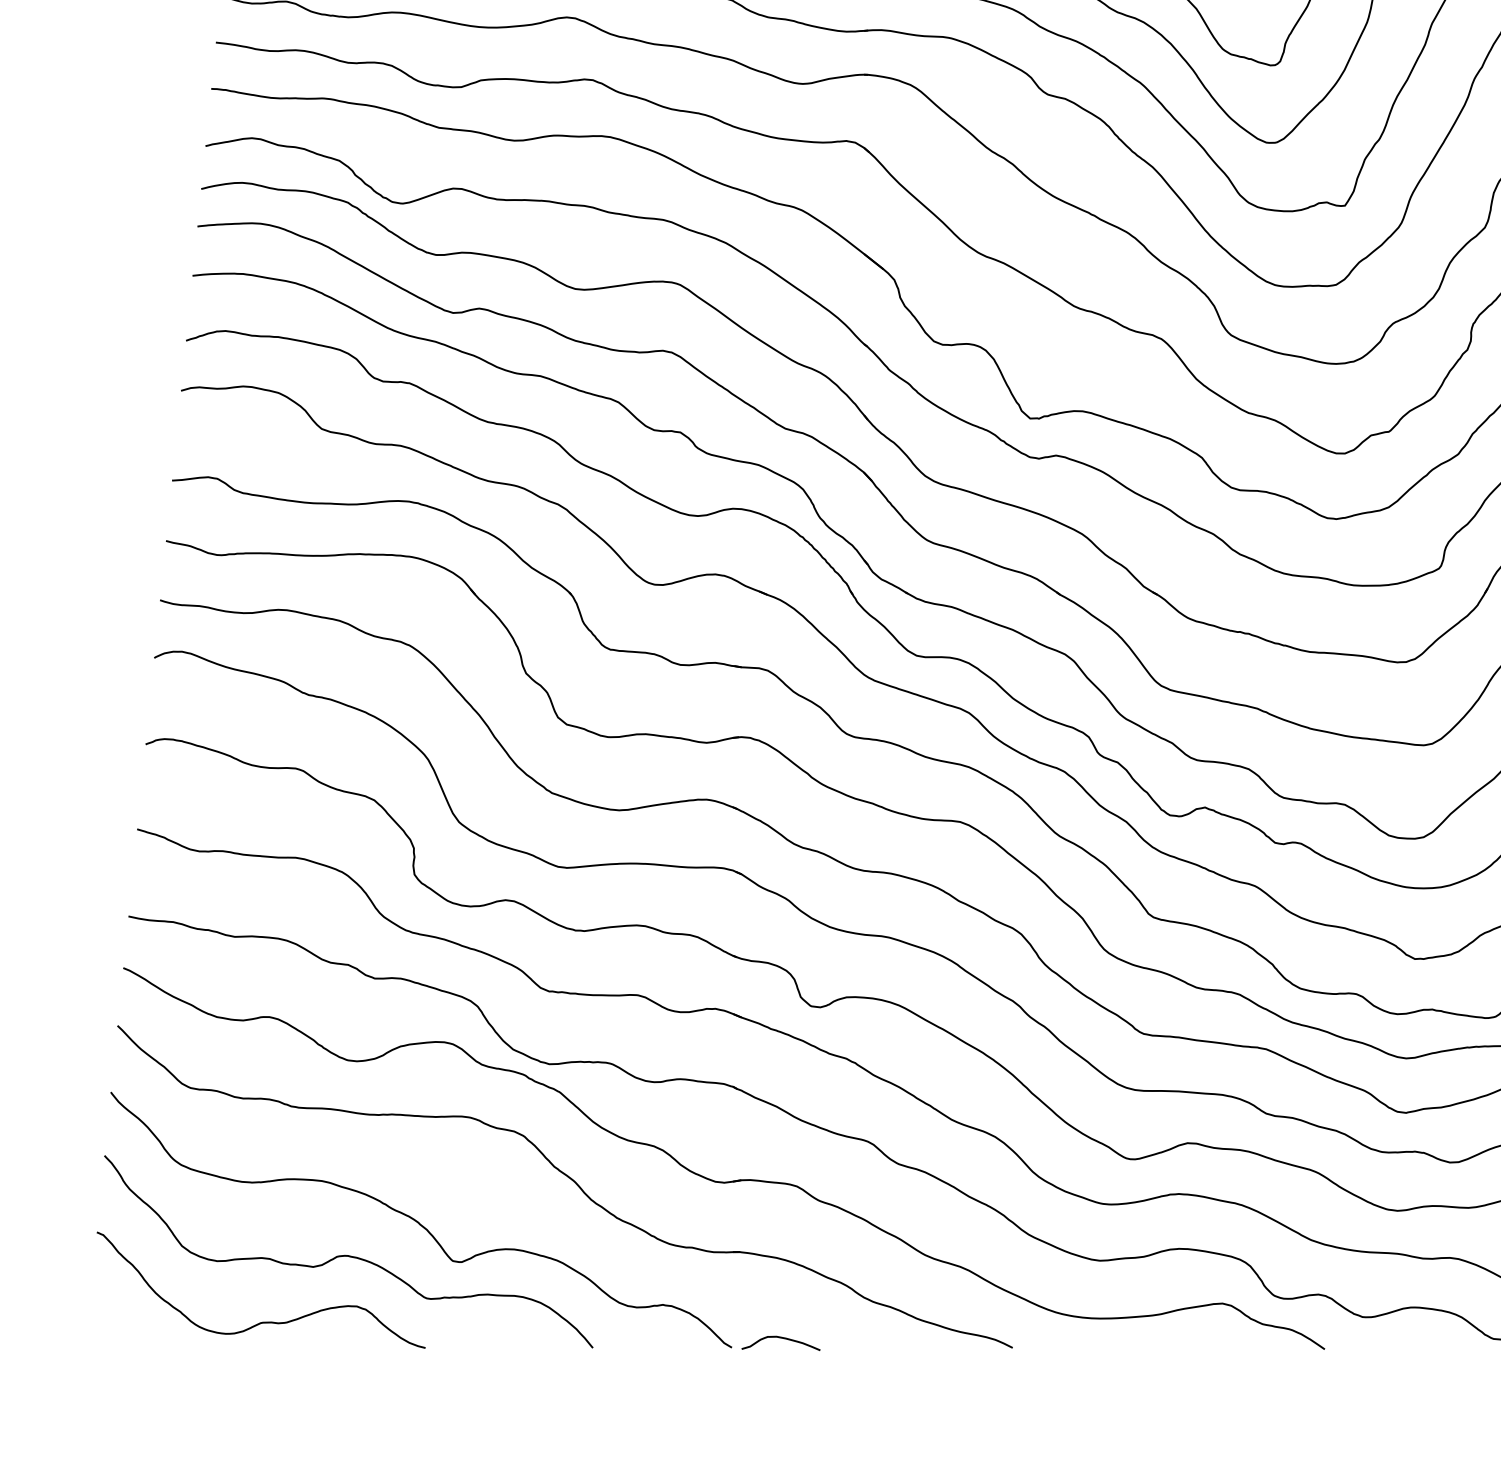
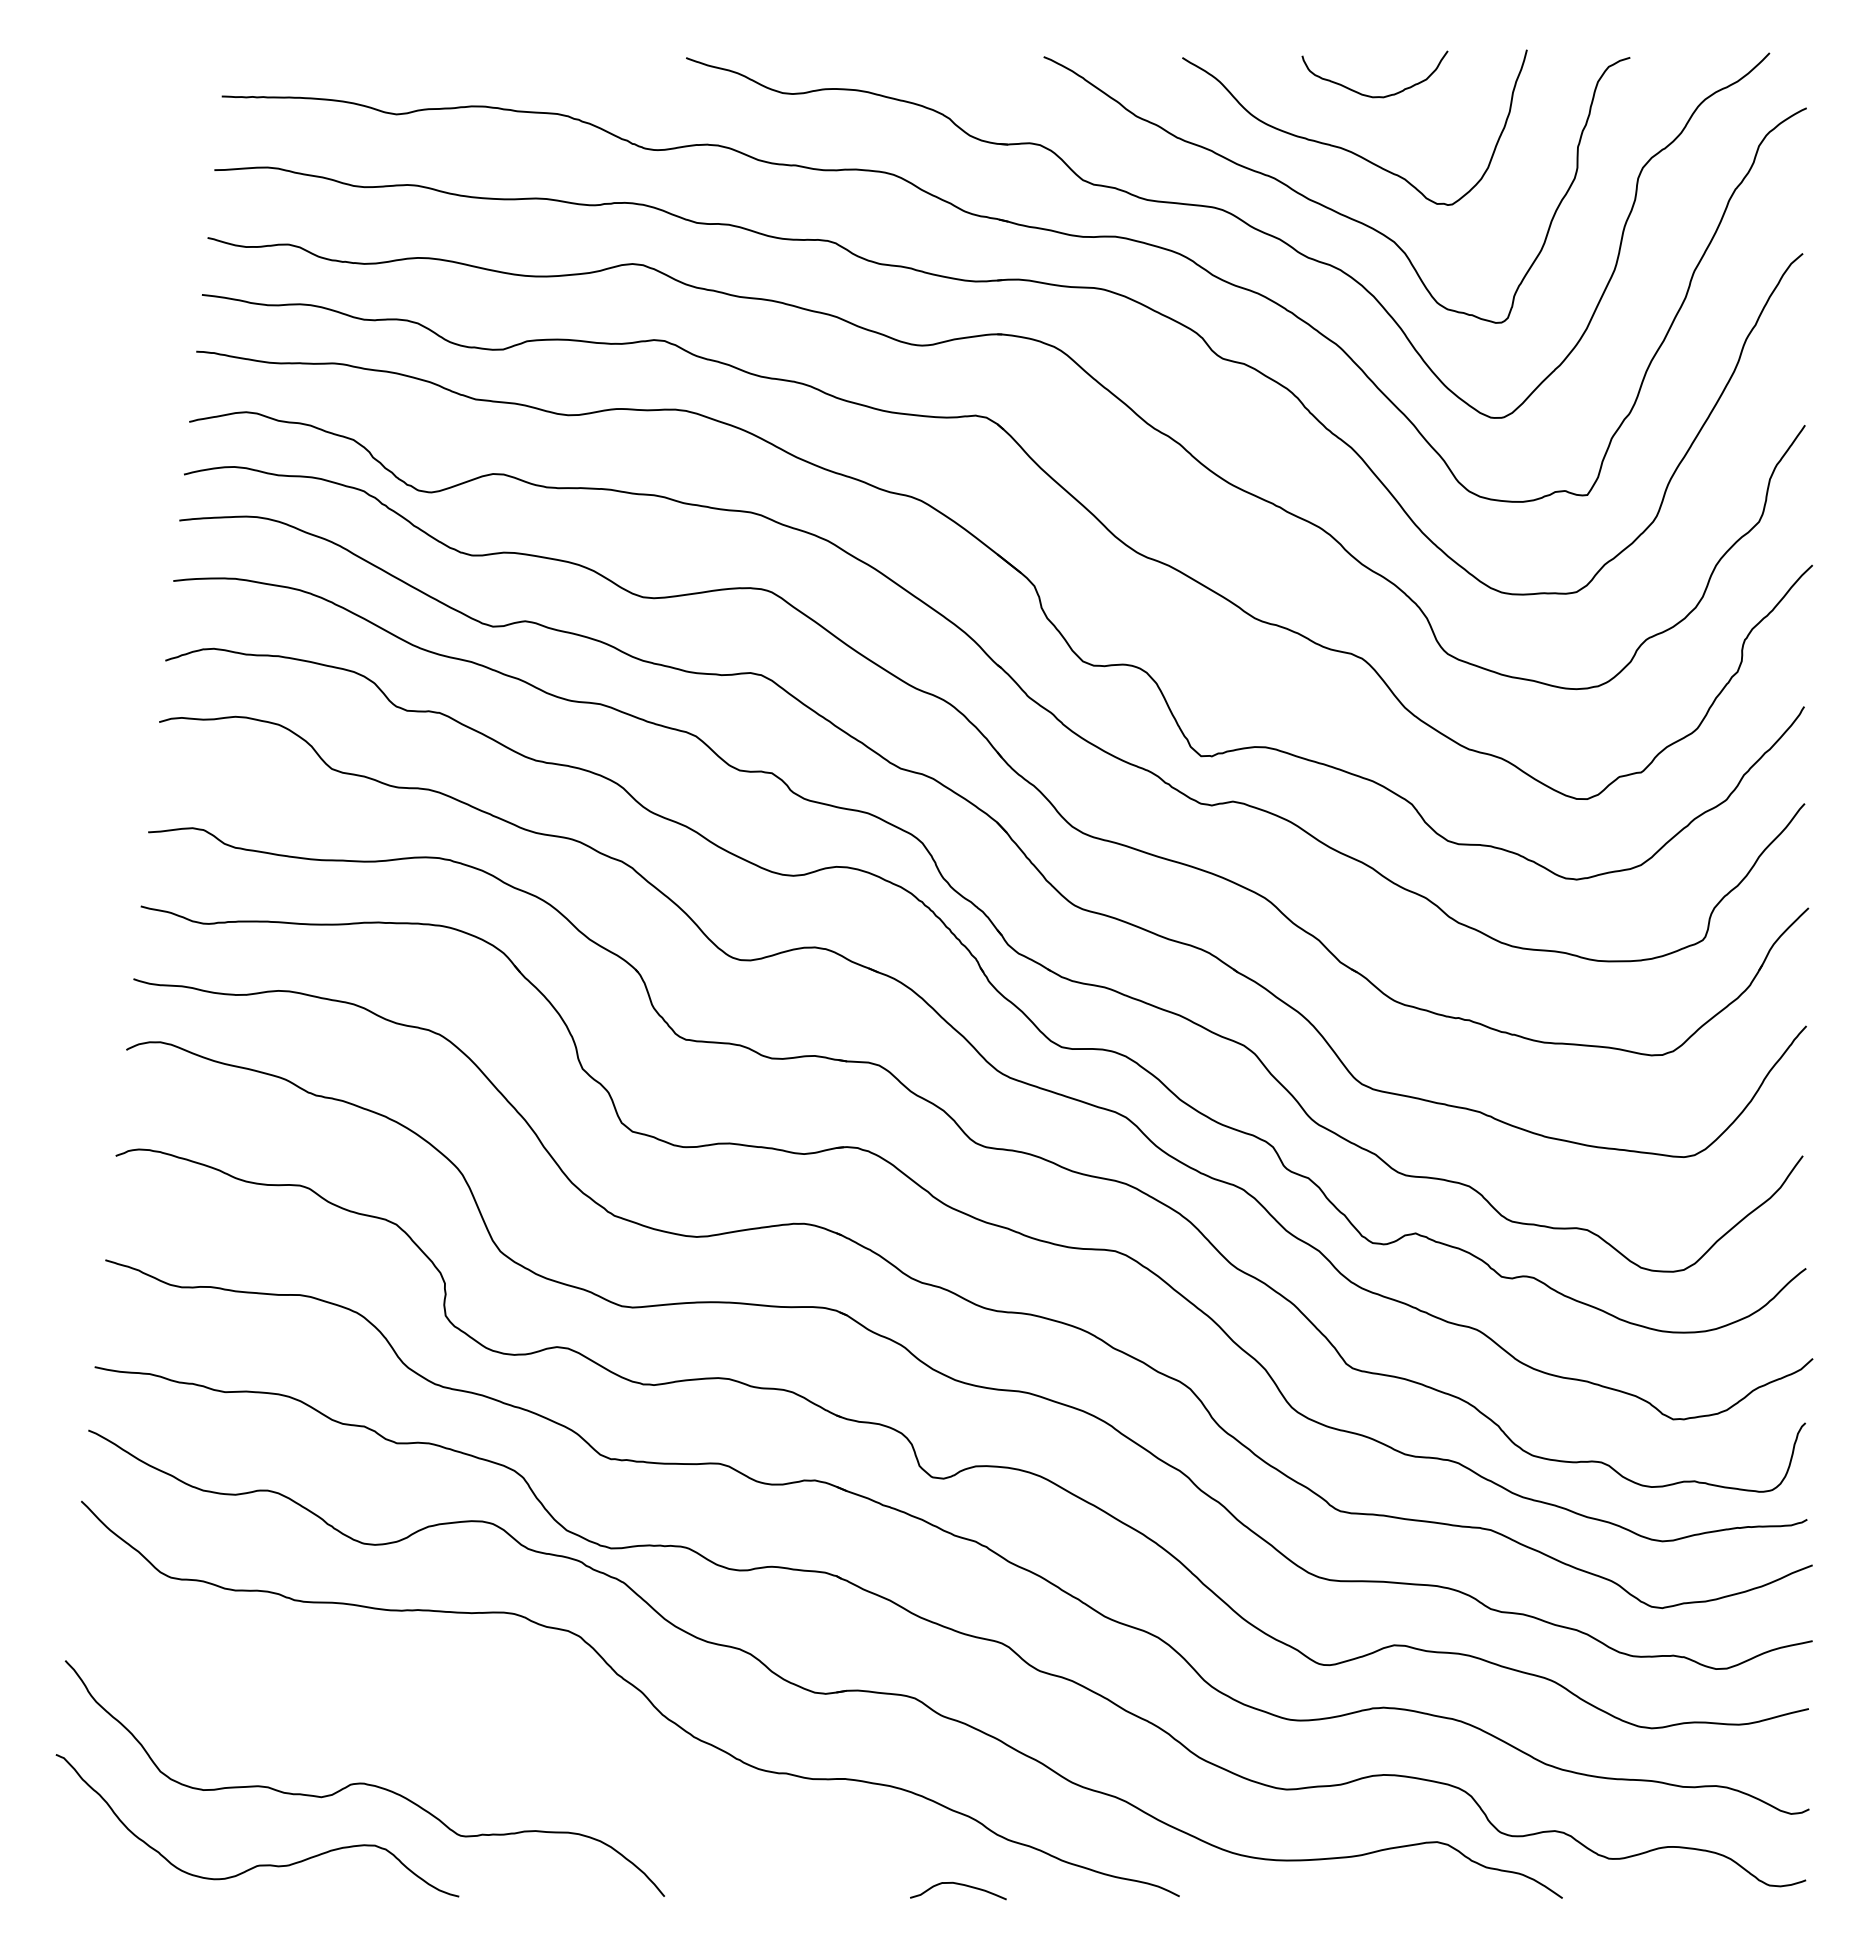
curve: (418, 1221) -> (450, 1741), removed
curve: (782, 1338) -> (960, 1885), moved

